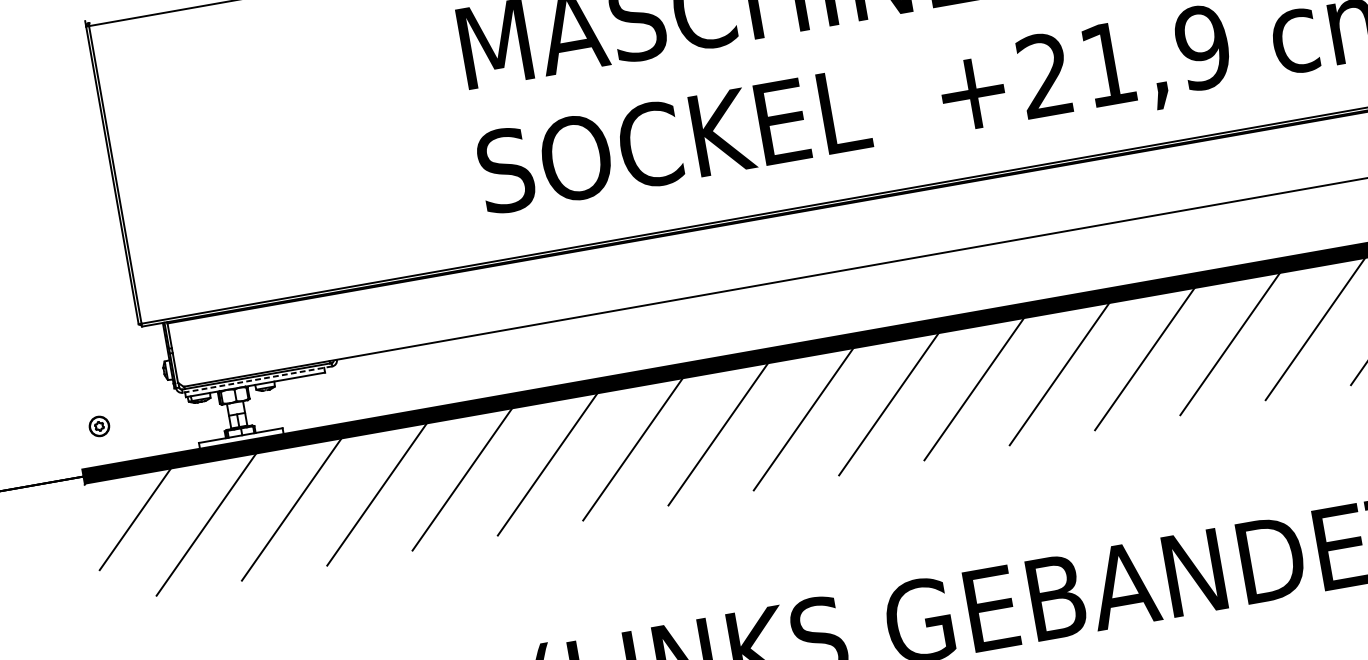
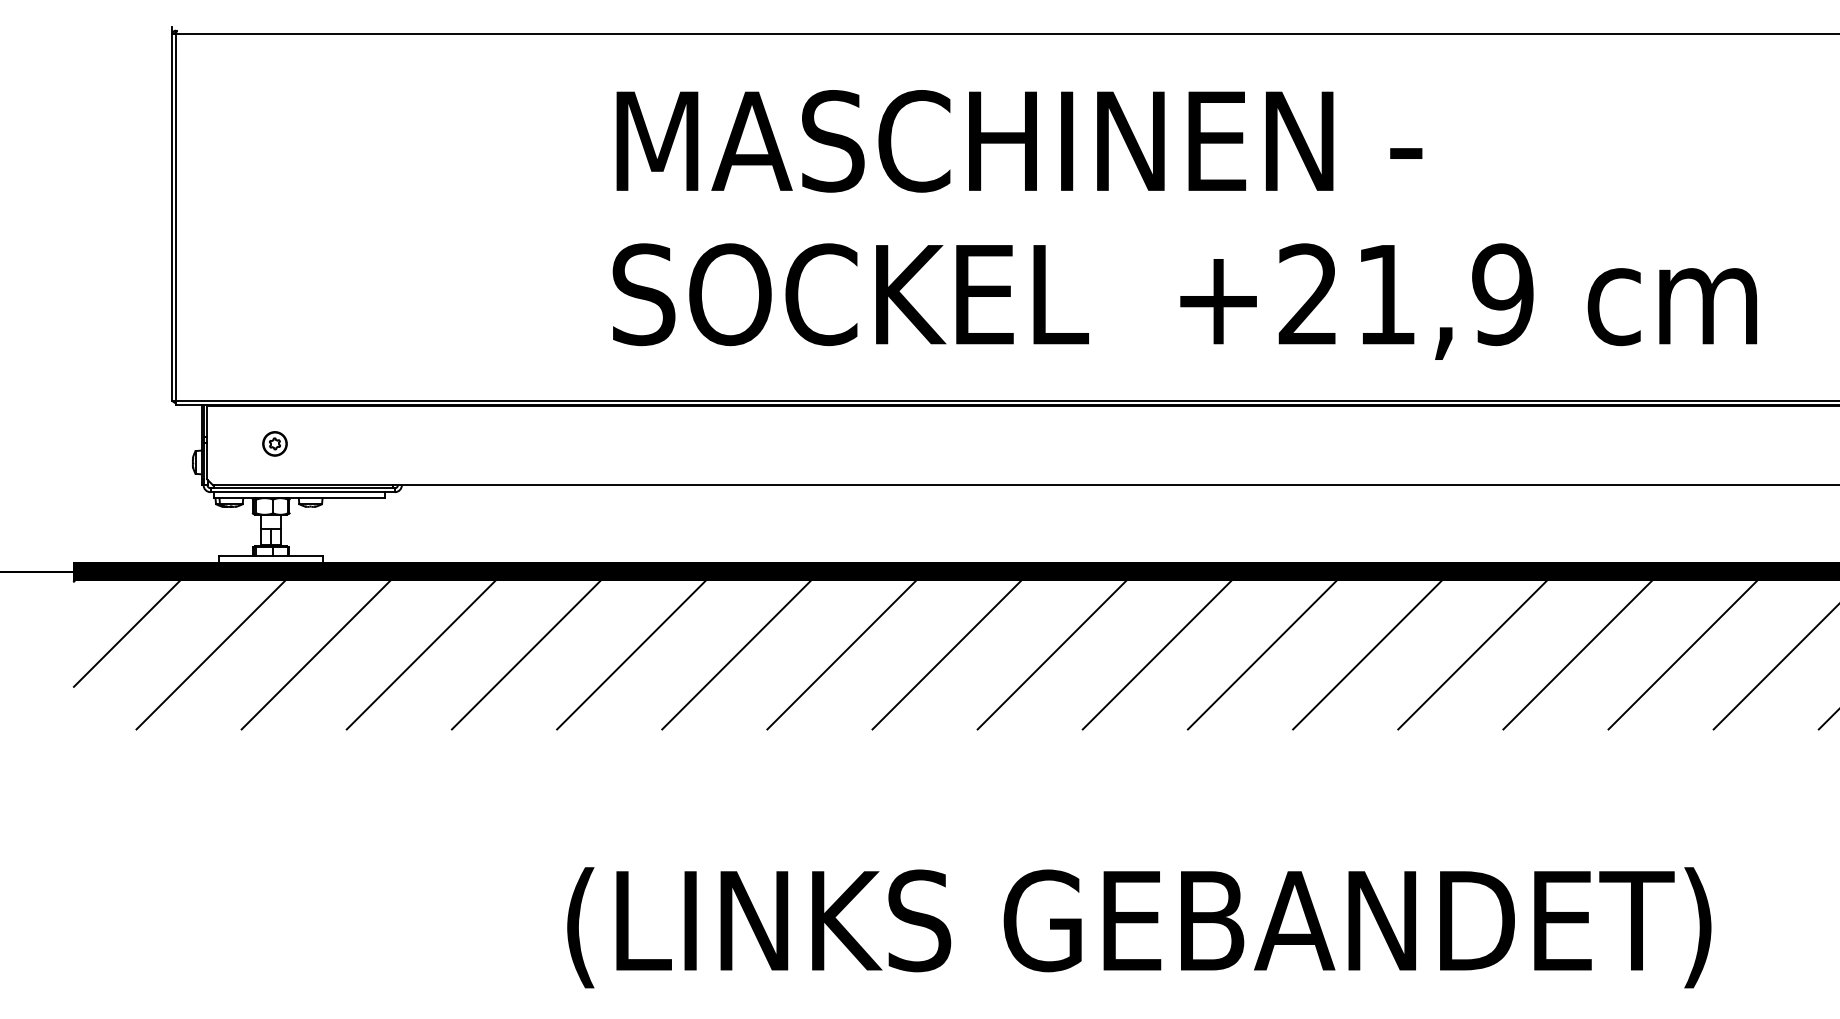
line: (257, 379) -> (302, 492), dashed -> solid
part: (98, 426) -> (274, 443), moved

